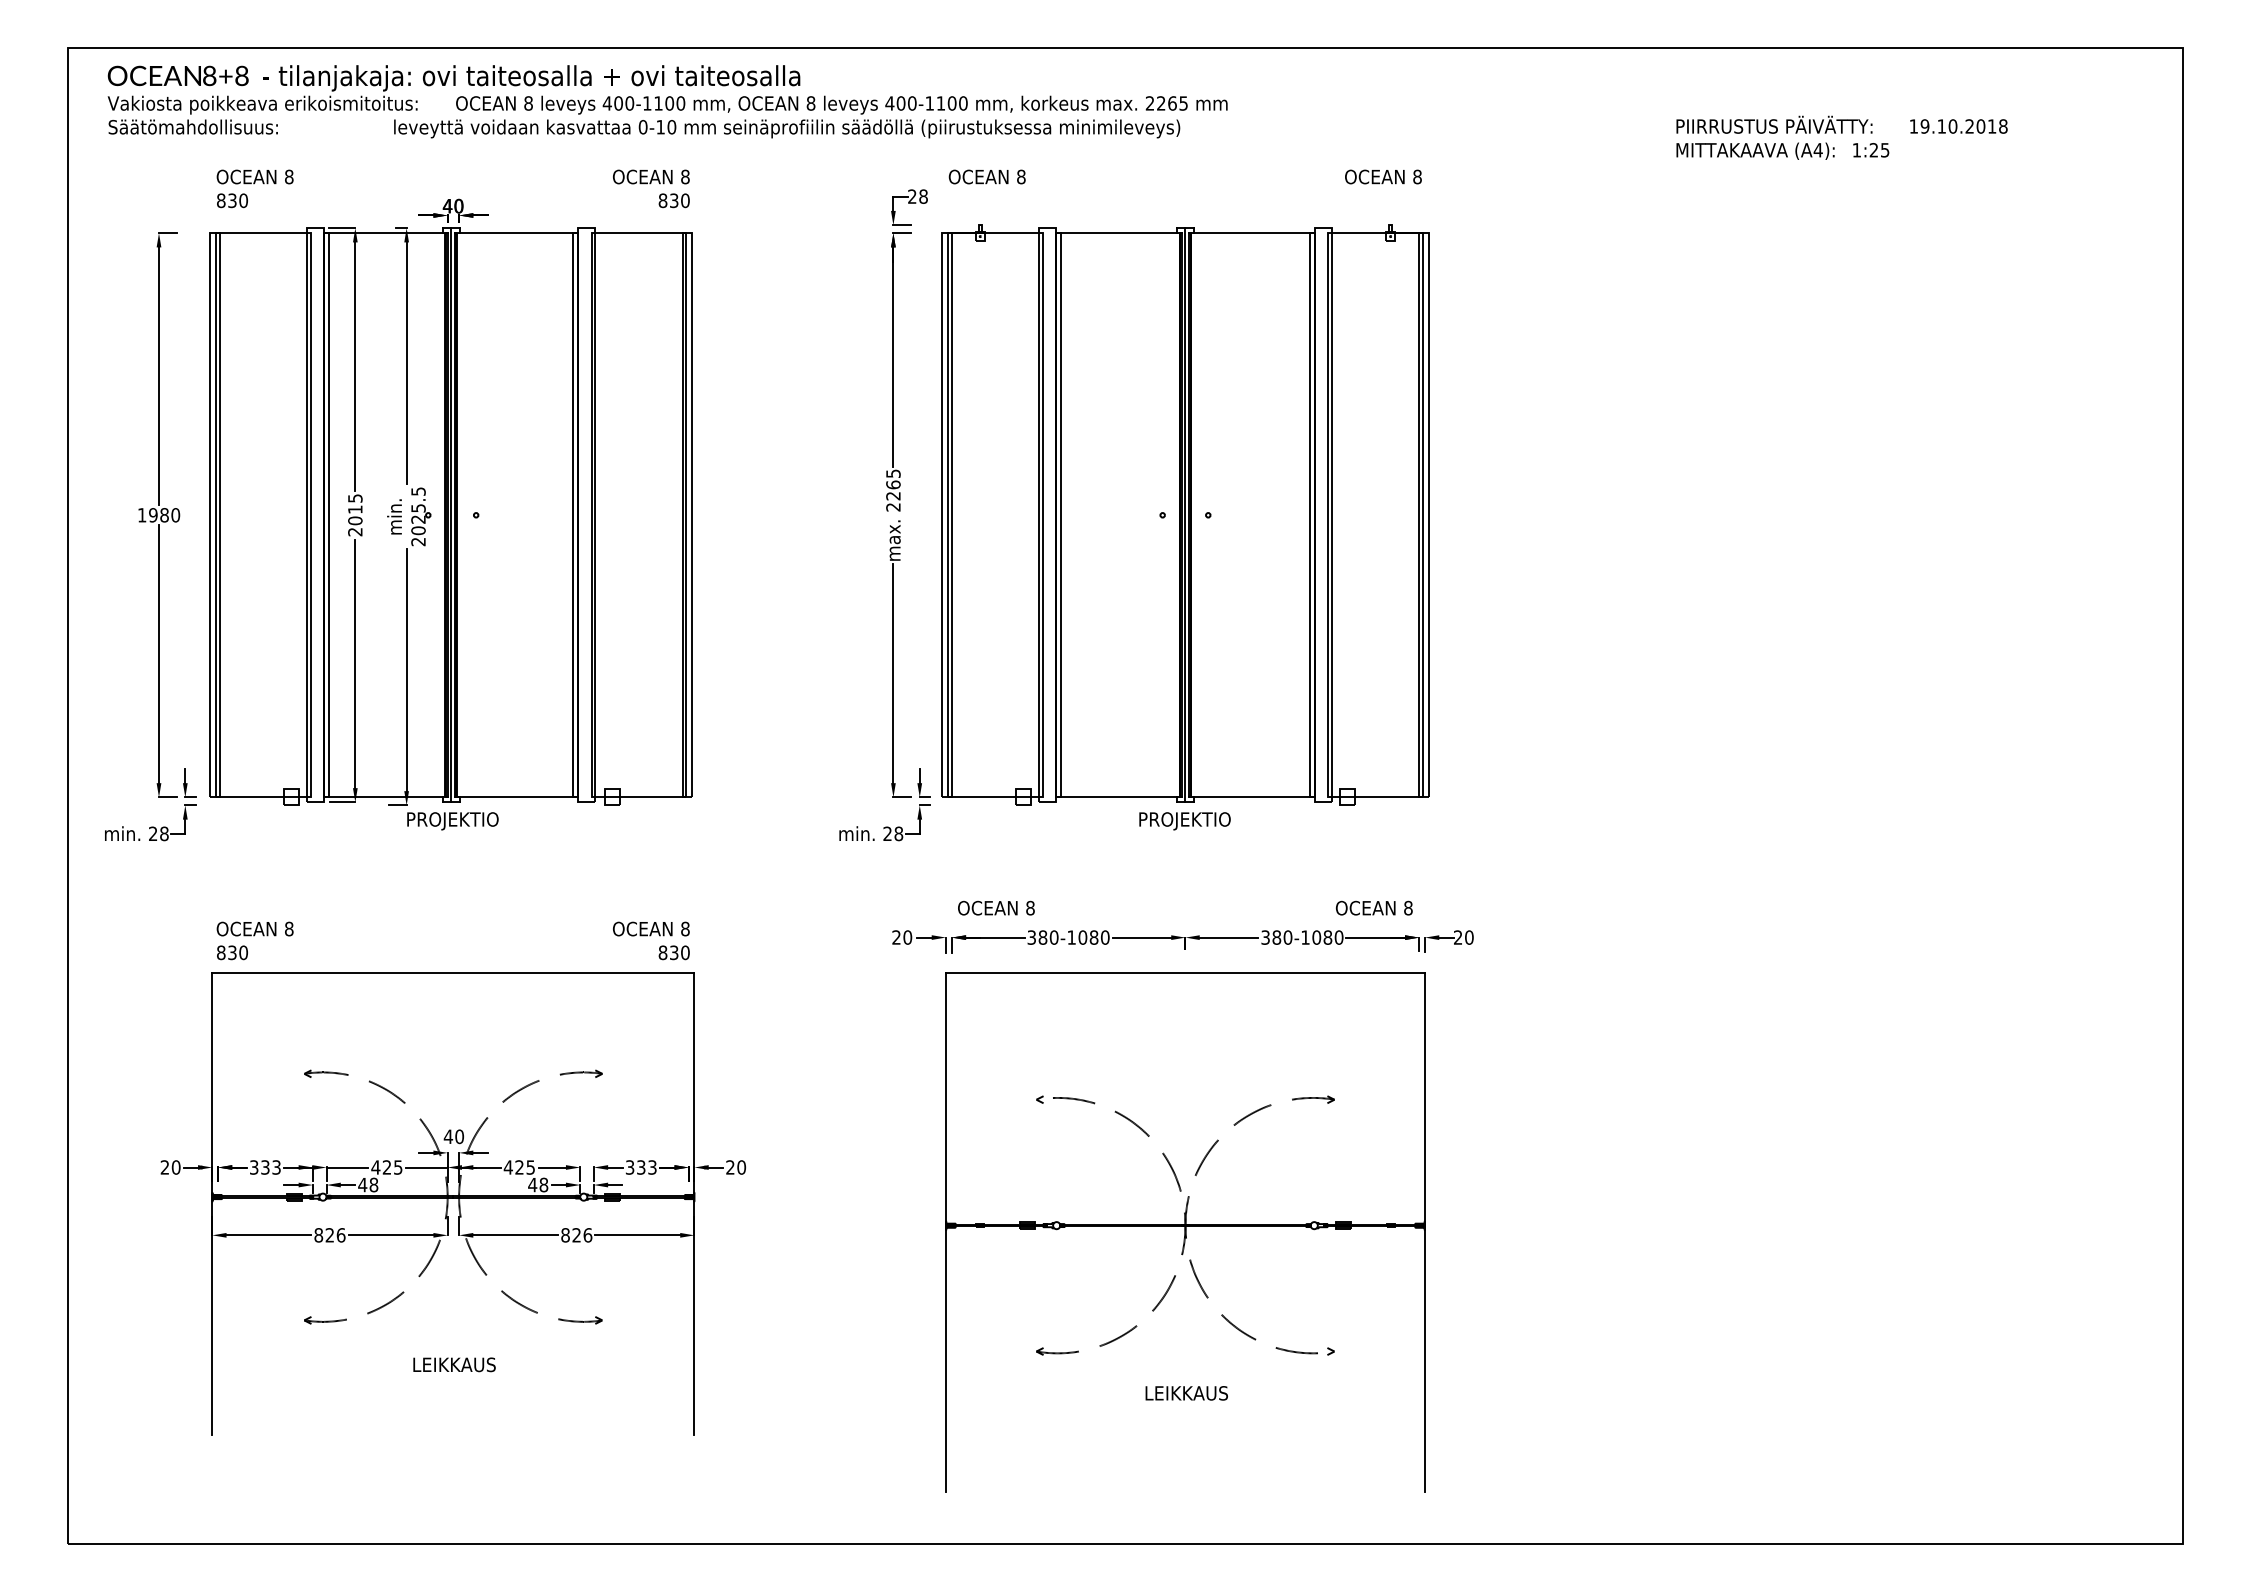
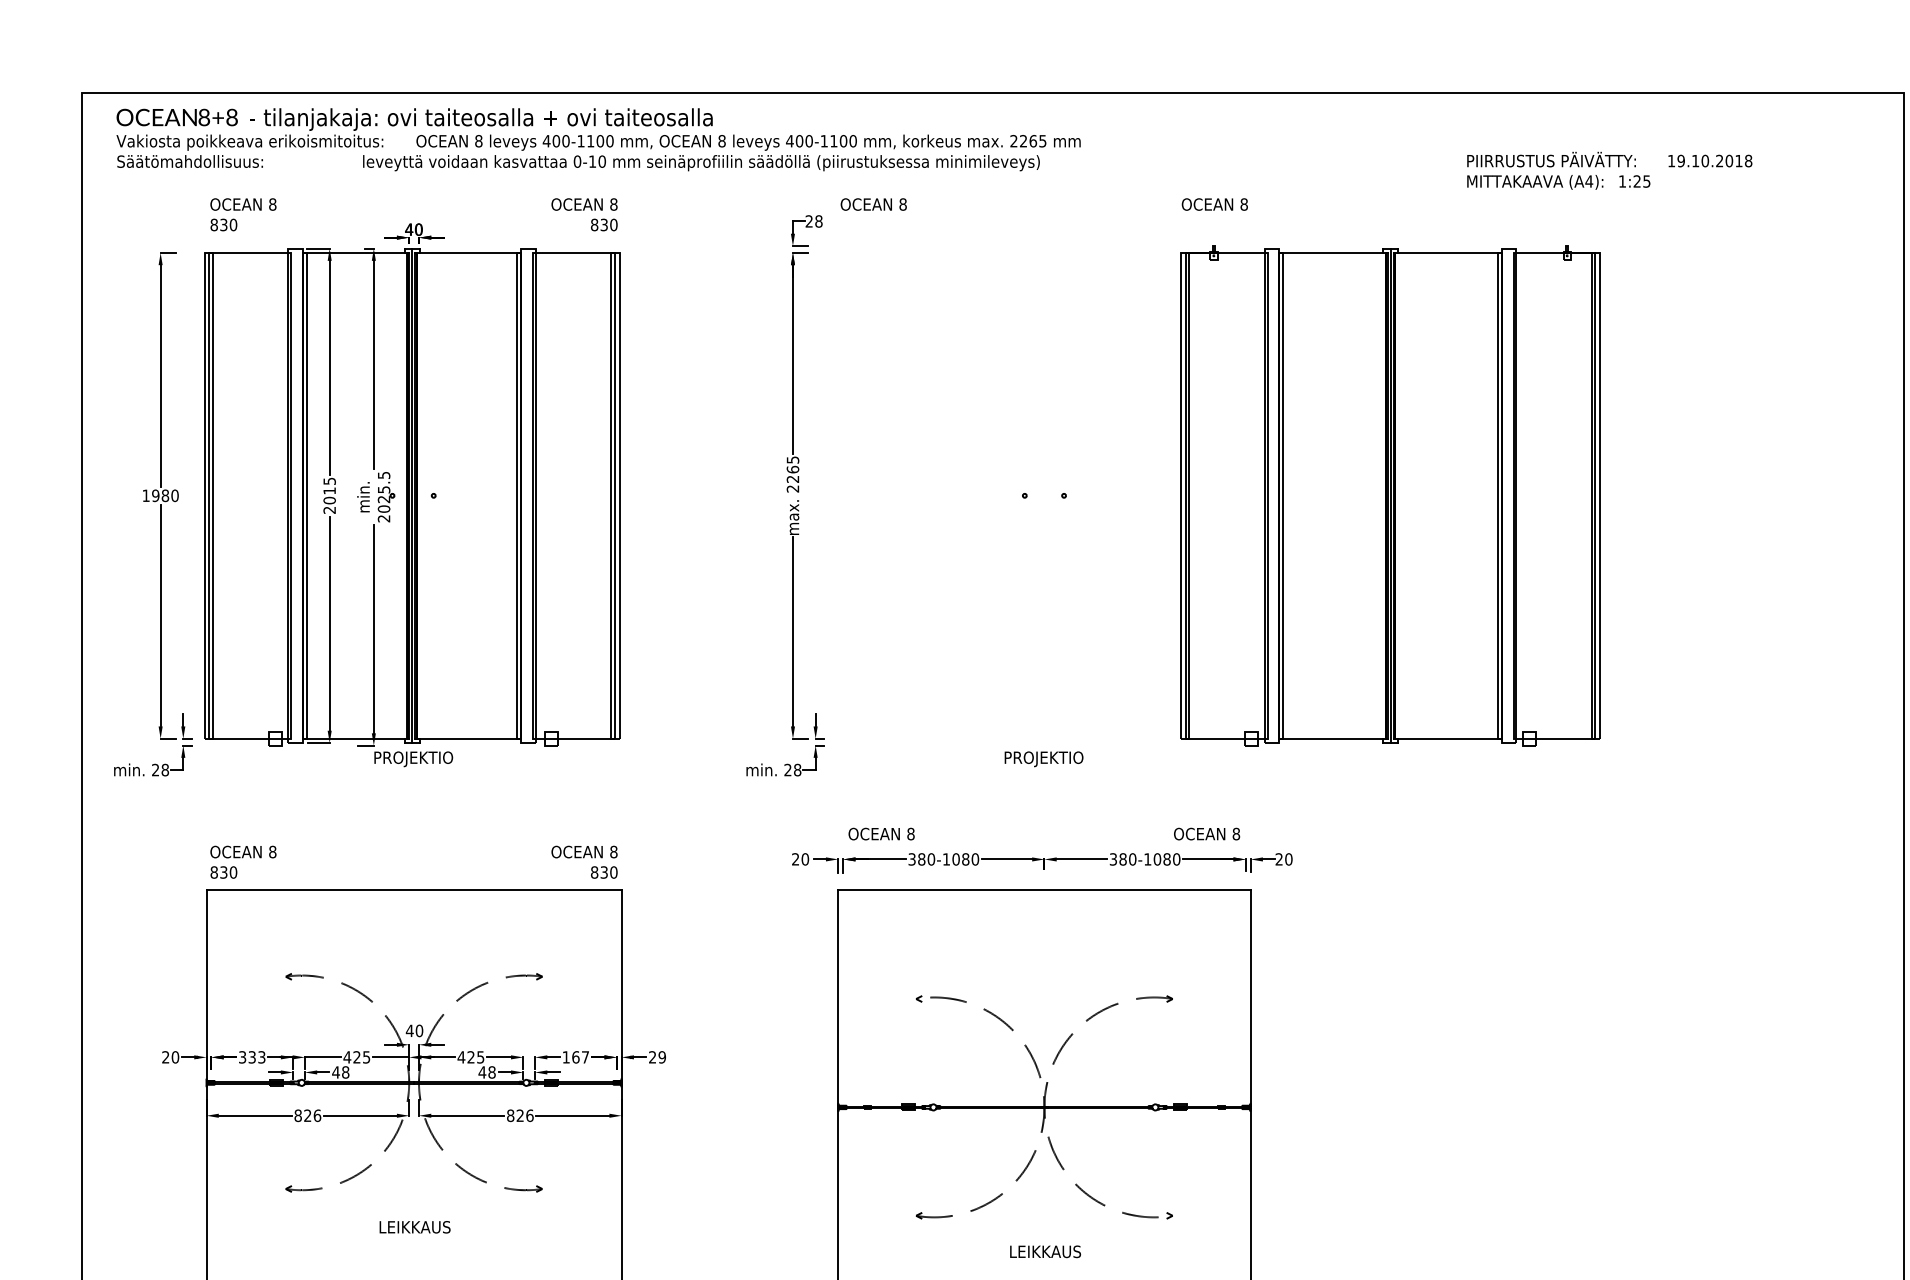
part: (1185, 514) -> (1390, 495), moved
text: (640, 1167) -> (575, 1057), 333 -> 167
text: (741, 1167) -> (662, 1057), 20 -> 29

